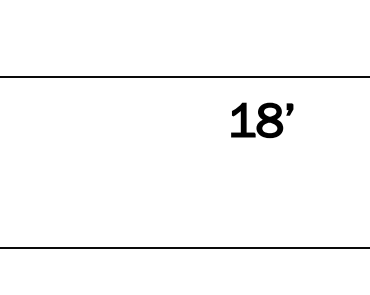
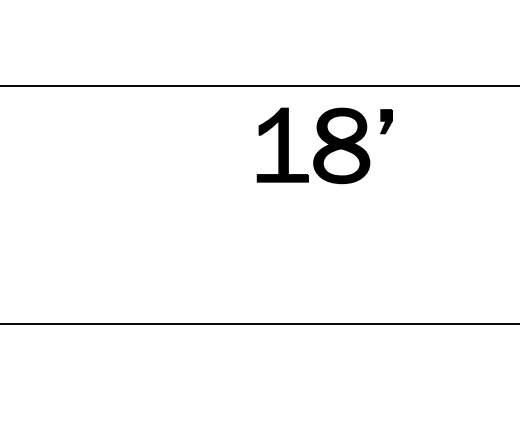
part: (261, 120) -> (324, 146), size x1.6

